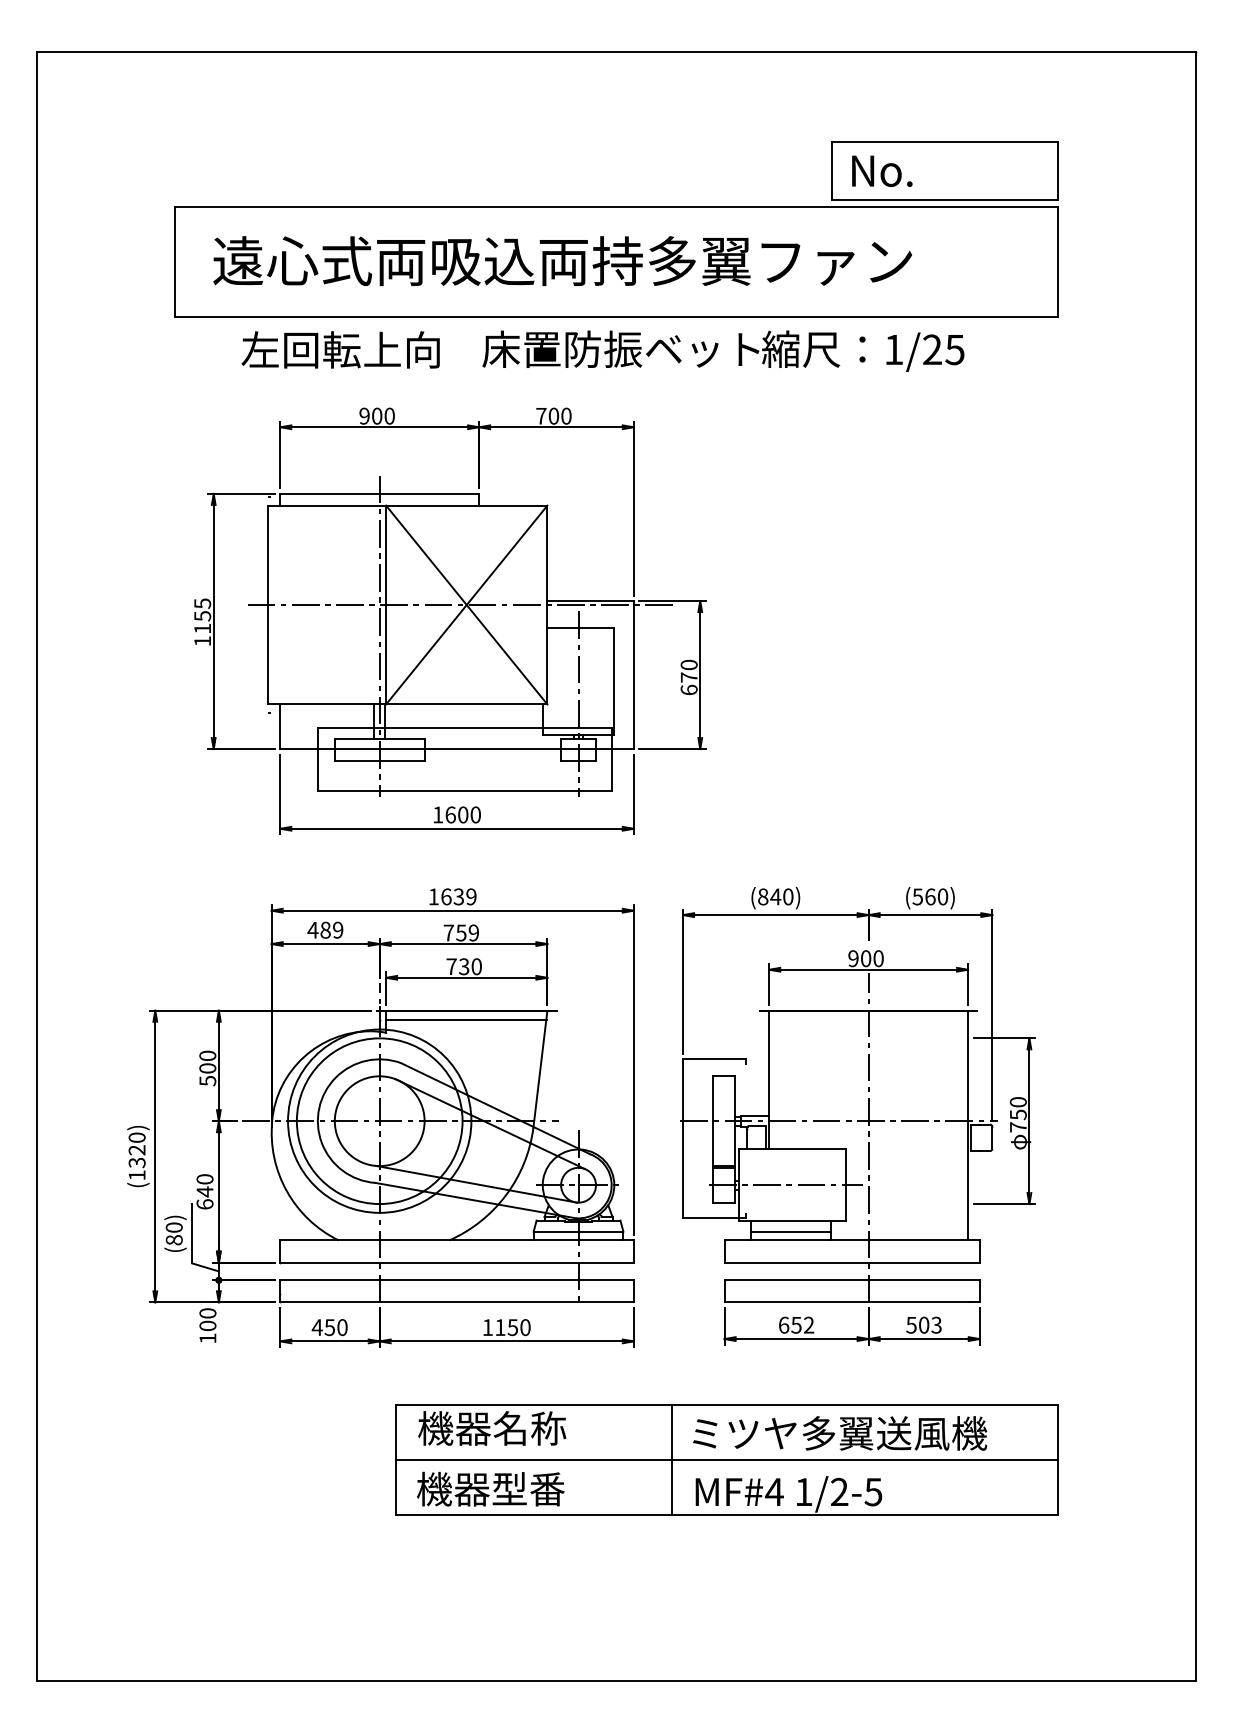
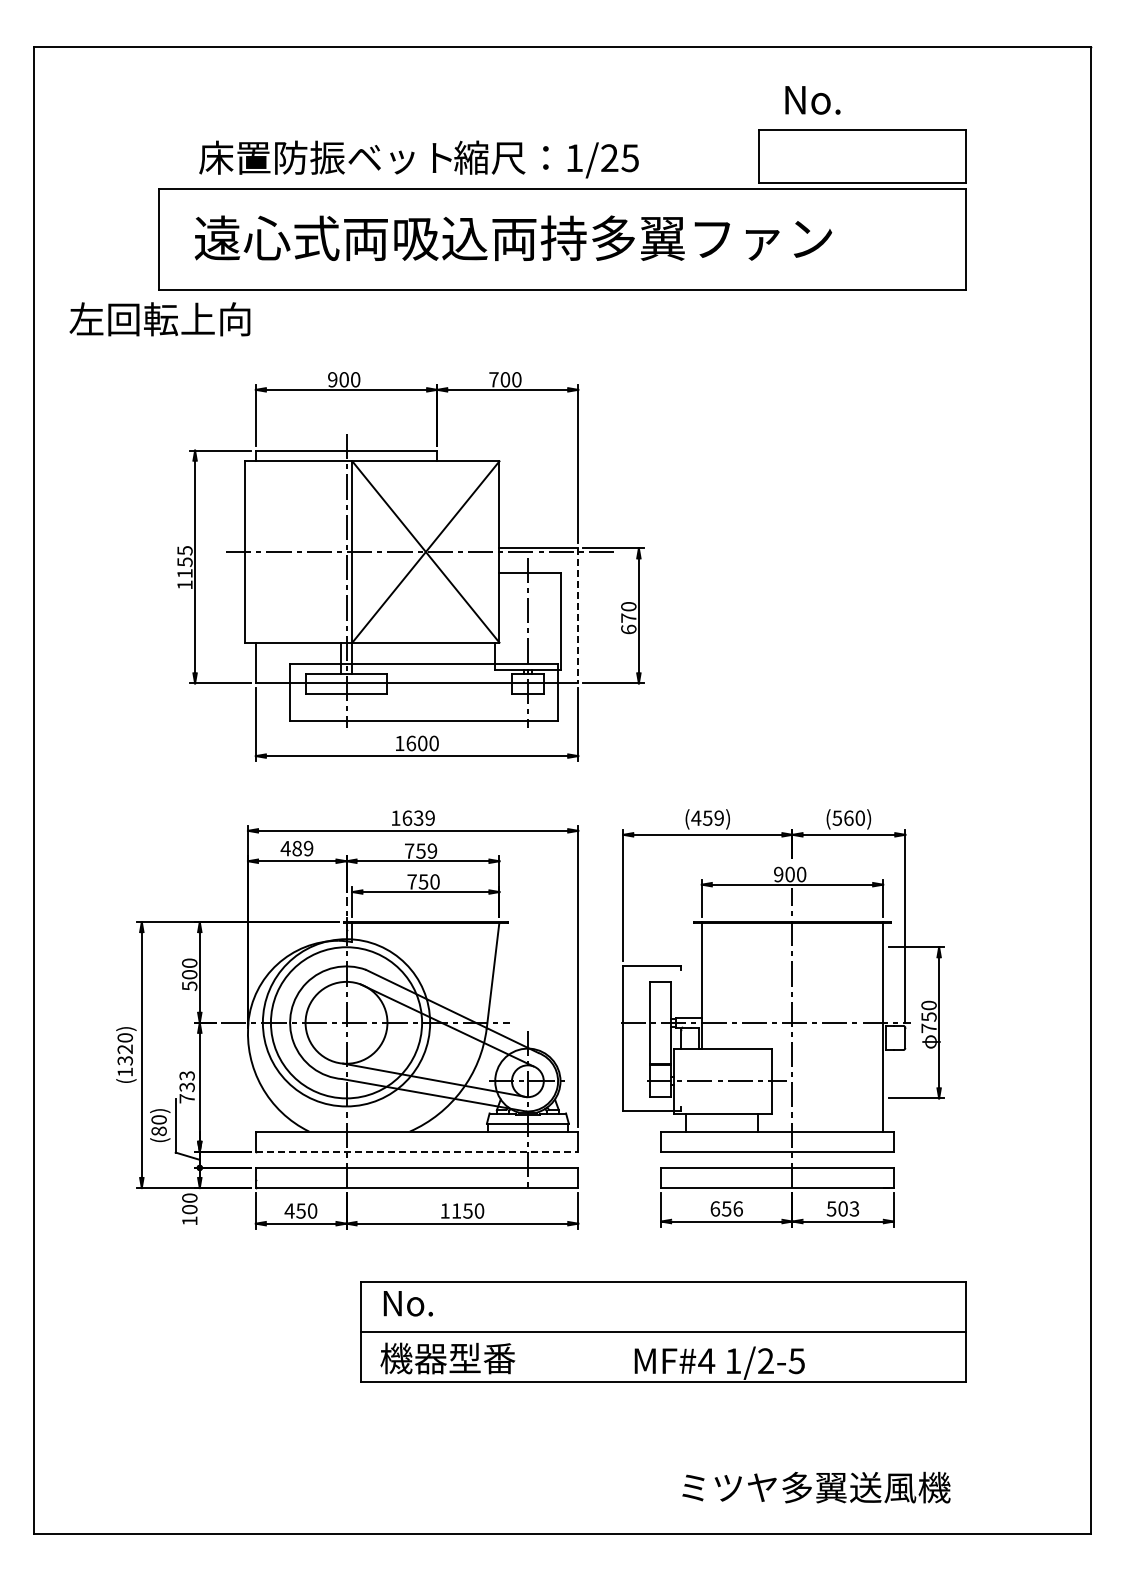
text: (881, 171) -> (812, 100), moved
text: (340, 350) -> (159, 319), moved
text: (722, 351) -> (418, 159), moved
line: (634, 674) -> (578, 615), solid -> dashed
text: (775, 896) -> (707, 817), (840) -> (459)
text: (464, 966) -> (423, 881), 730 -> 750
line: (466, 1019) -> (425, 930), removed
text: (204, 1192) -> (186, 1087), 640 -> 733
line: (790, 1231) -> (721, 1123), removed
line: (457, 1262) -> (417, 1151), solid -> dashed
text: (808, 1324) -> (737, 1208), 652 -> 656
text: (491, 1427) -> (448, 1302), 機器名称 -> No.
text: (840, 1433) -> (816, 1487), moved
line: (671, 1459) -> (612, 1331), removed

